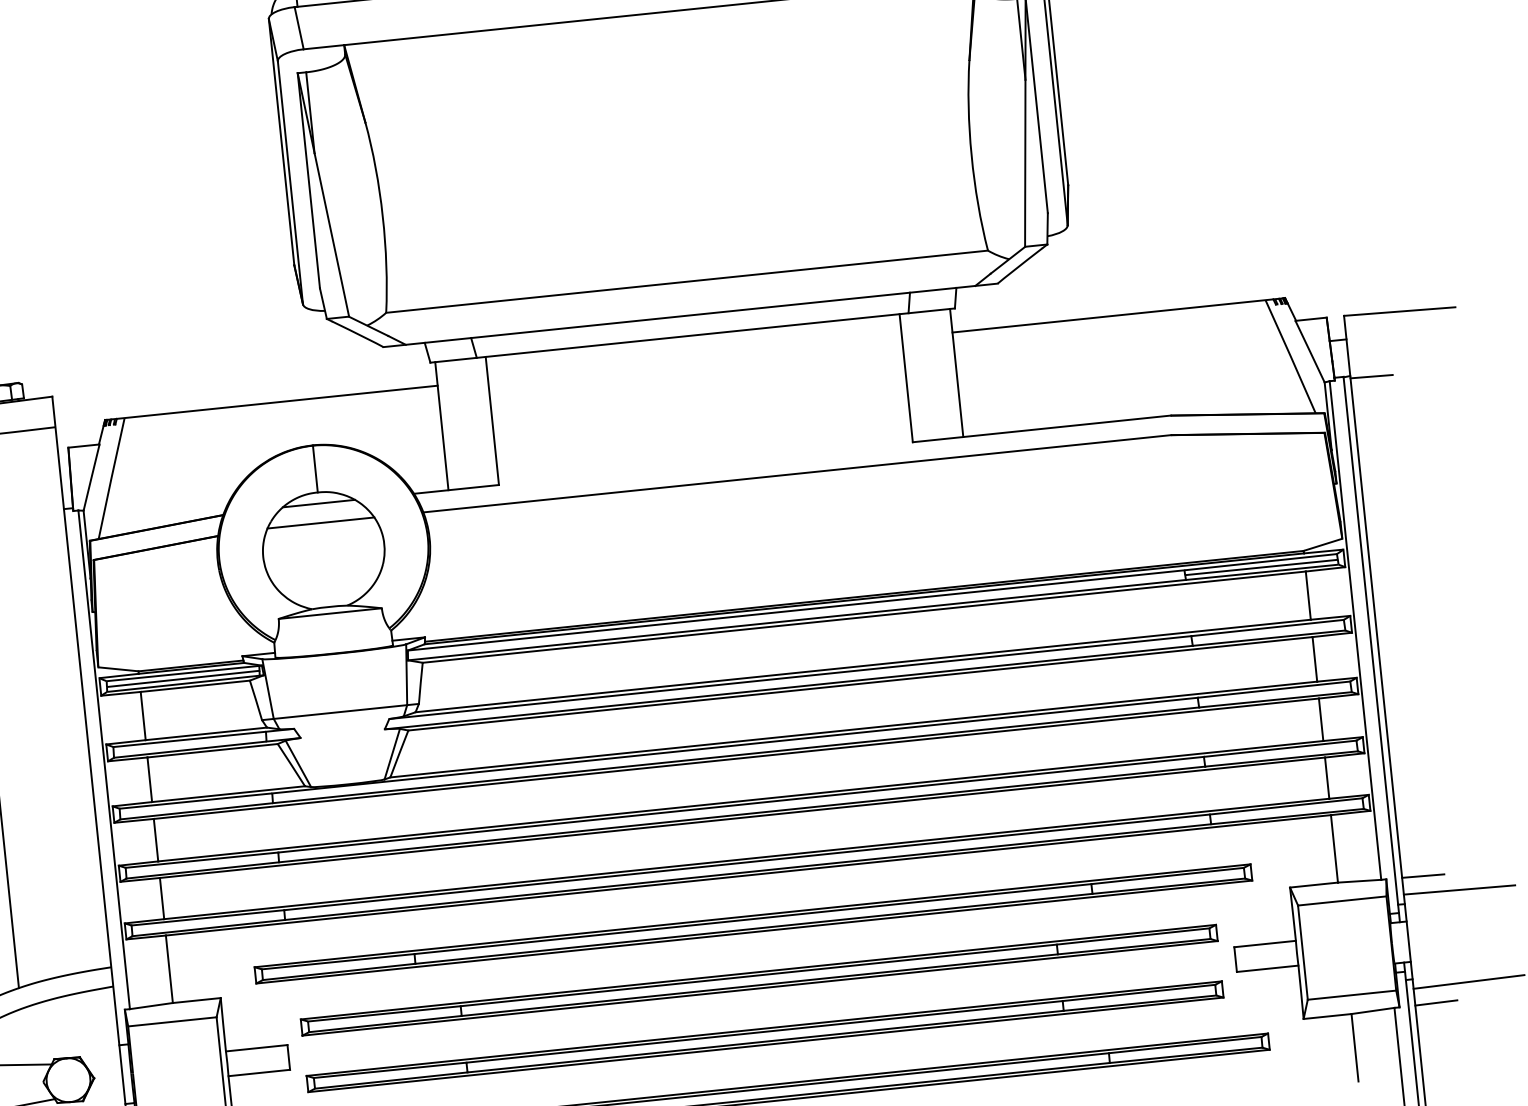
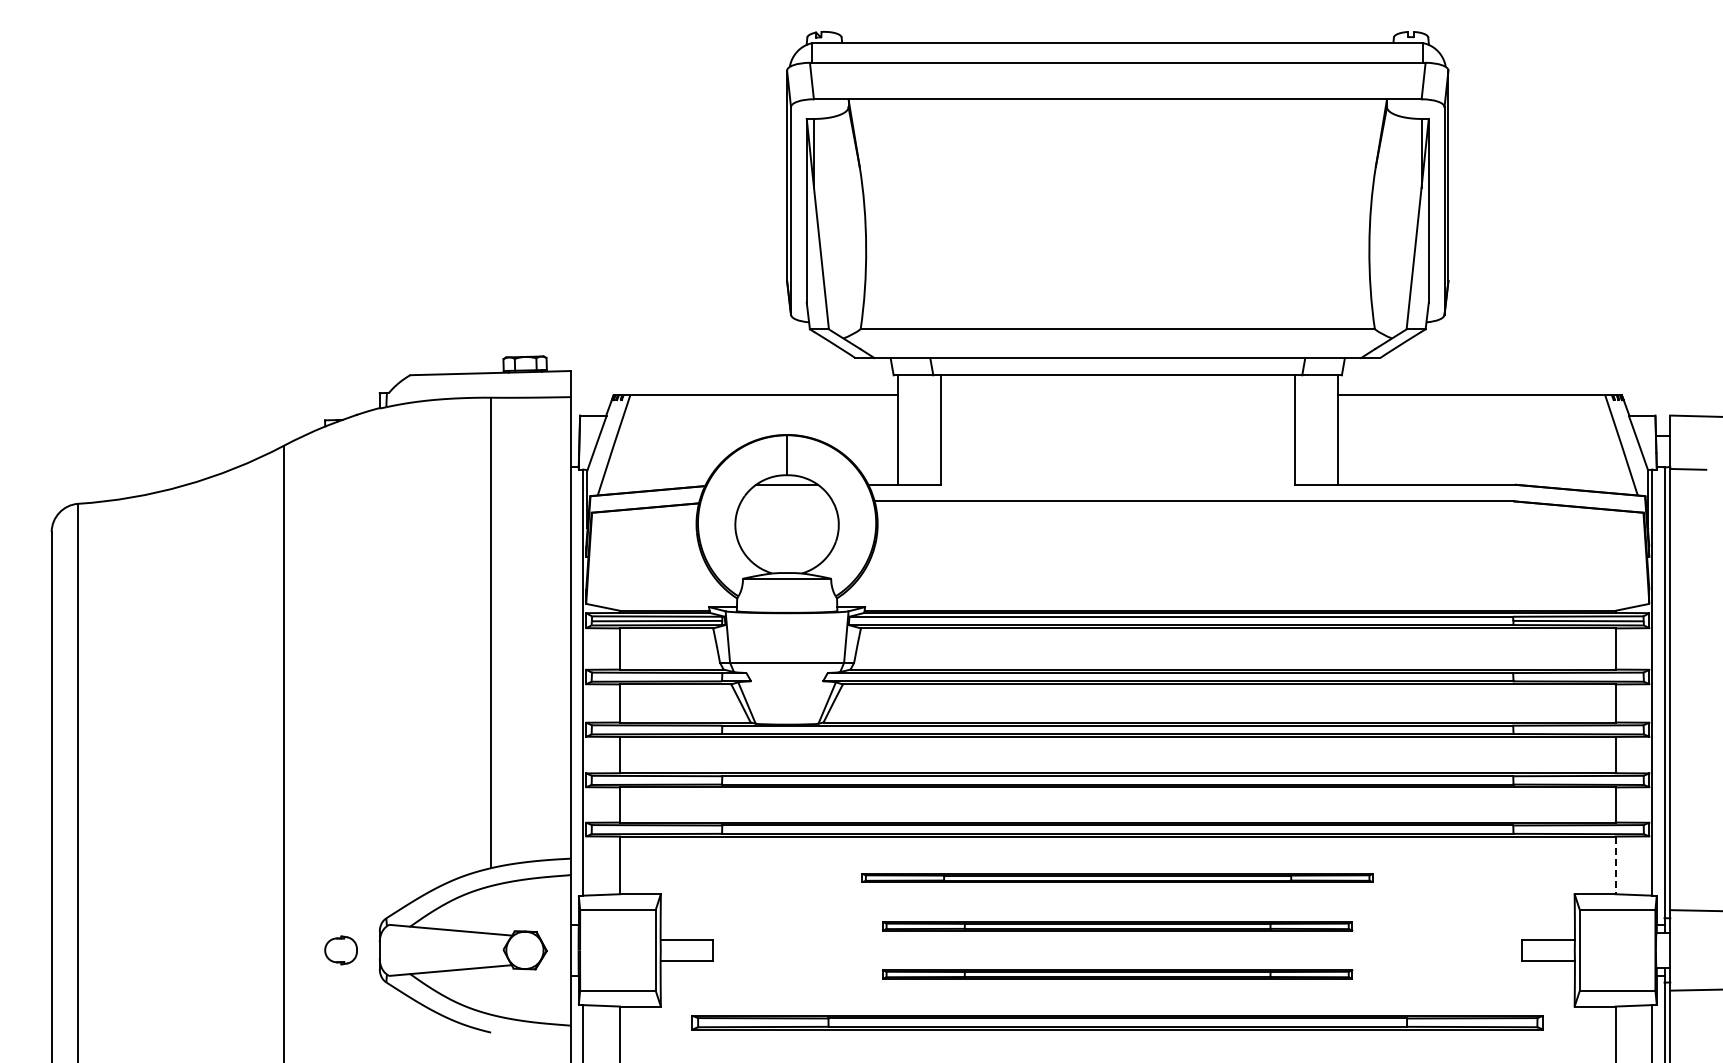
line: (320, 523) -> (786, 501), removed
line: (1334, 848) -> (1615, 865), solid -> dashed
line: (1423, 875) -> (1688, 895), removed
part: (753, 923) -> (1117, 877), size x0.6
part: (758, 980) -> (1117, 926), size x0.6
line: (1436, 1002) -> (1688, 1004), removed
part: (764, 1036) -> (1117, 974), size x0.6

